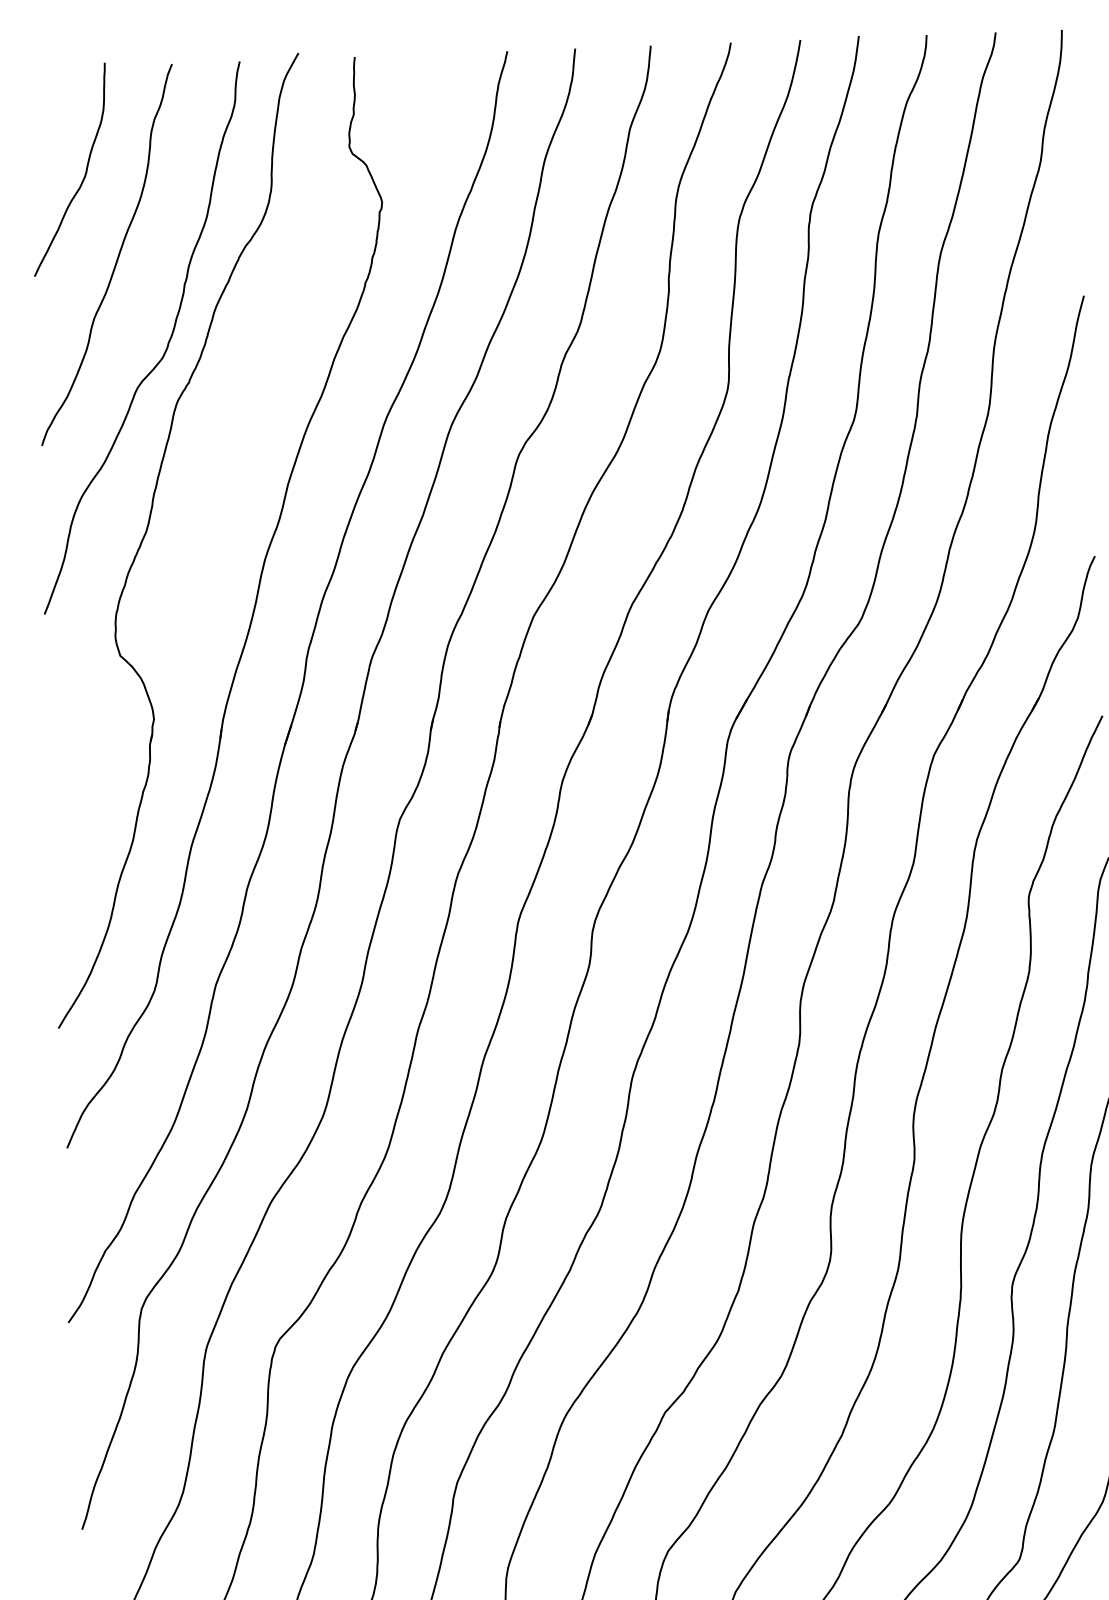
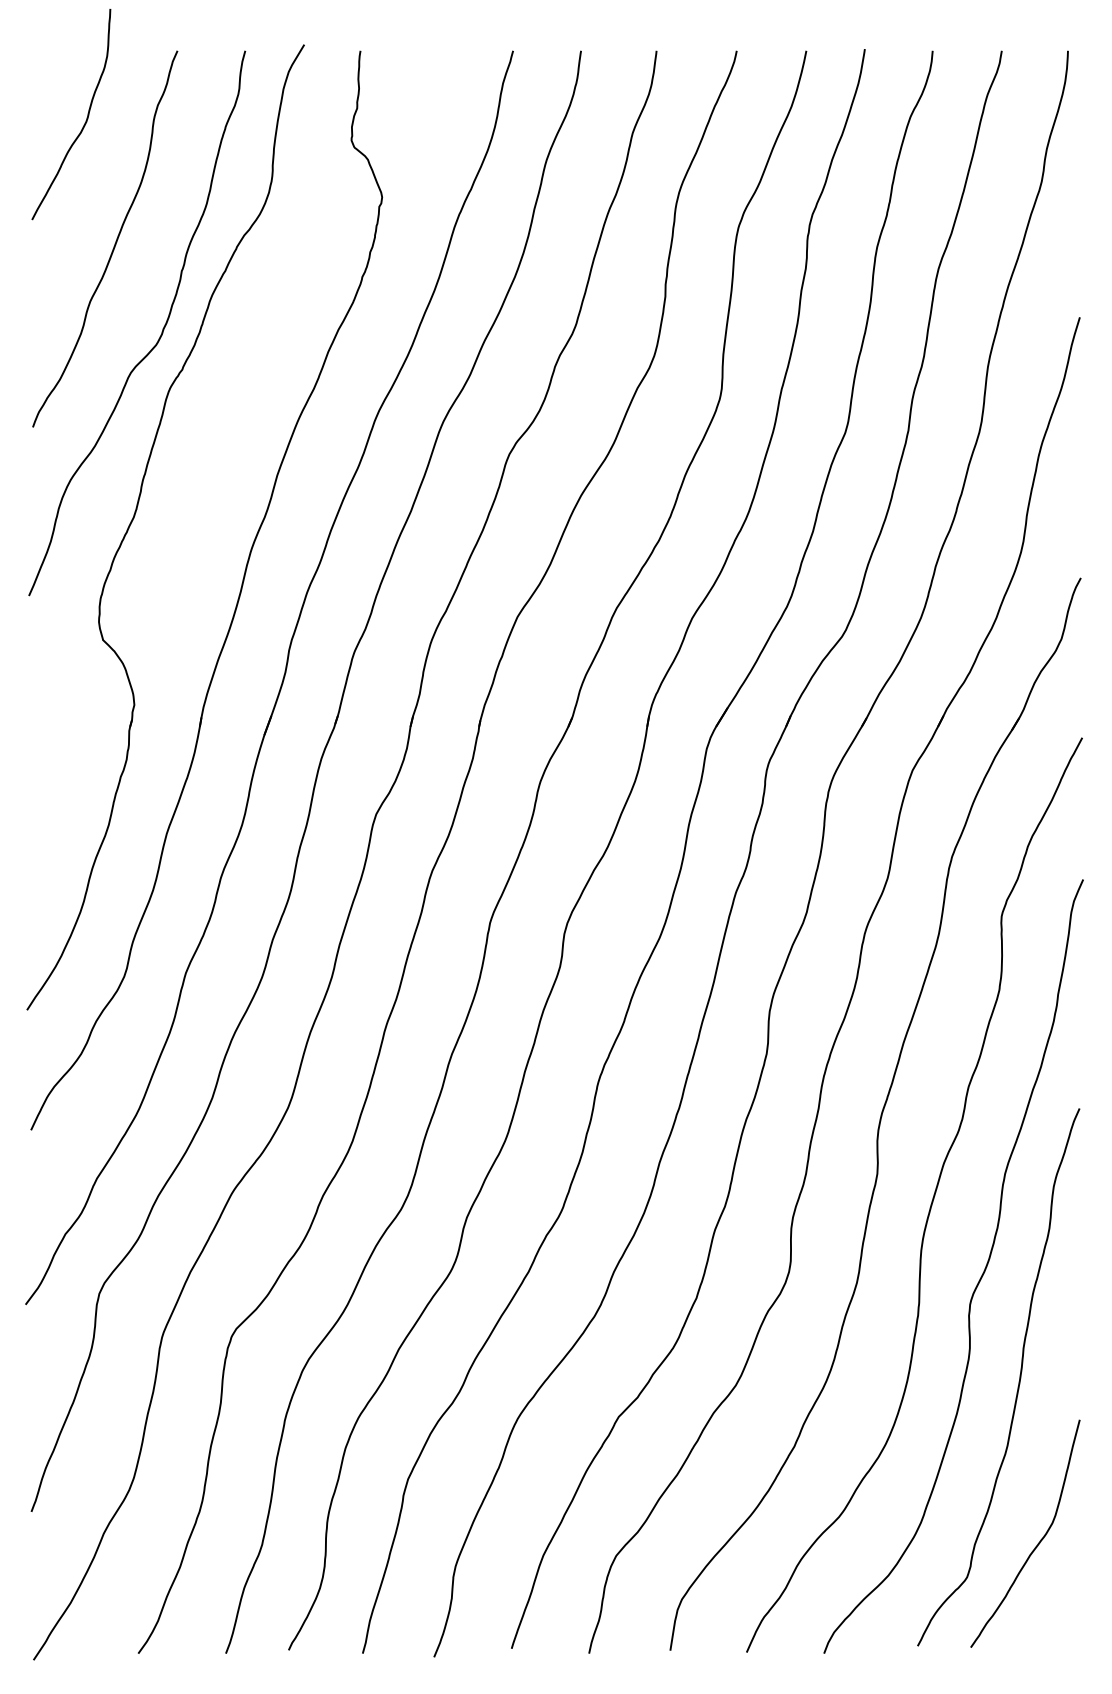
curve: (84, 175) -> (85, 120), moved

